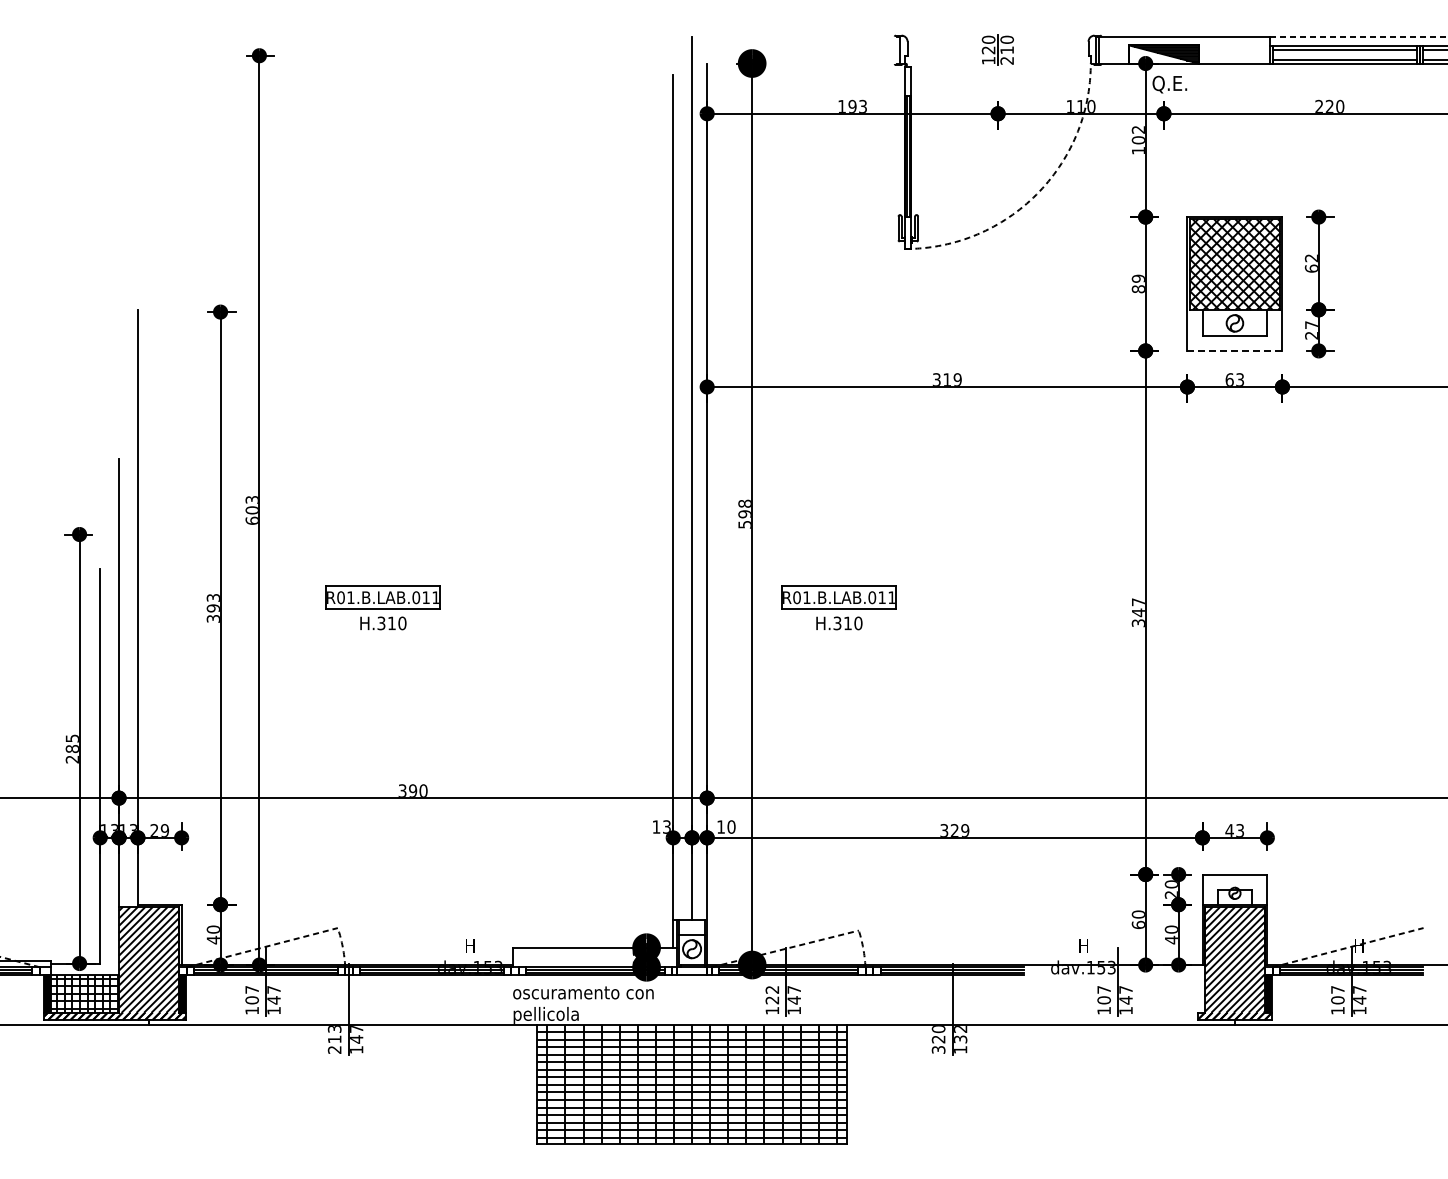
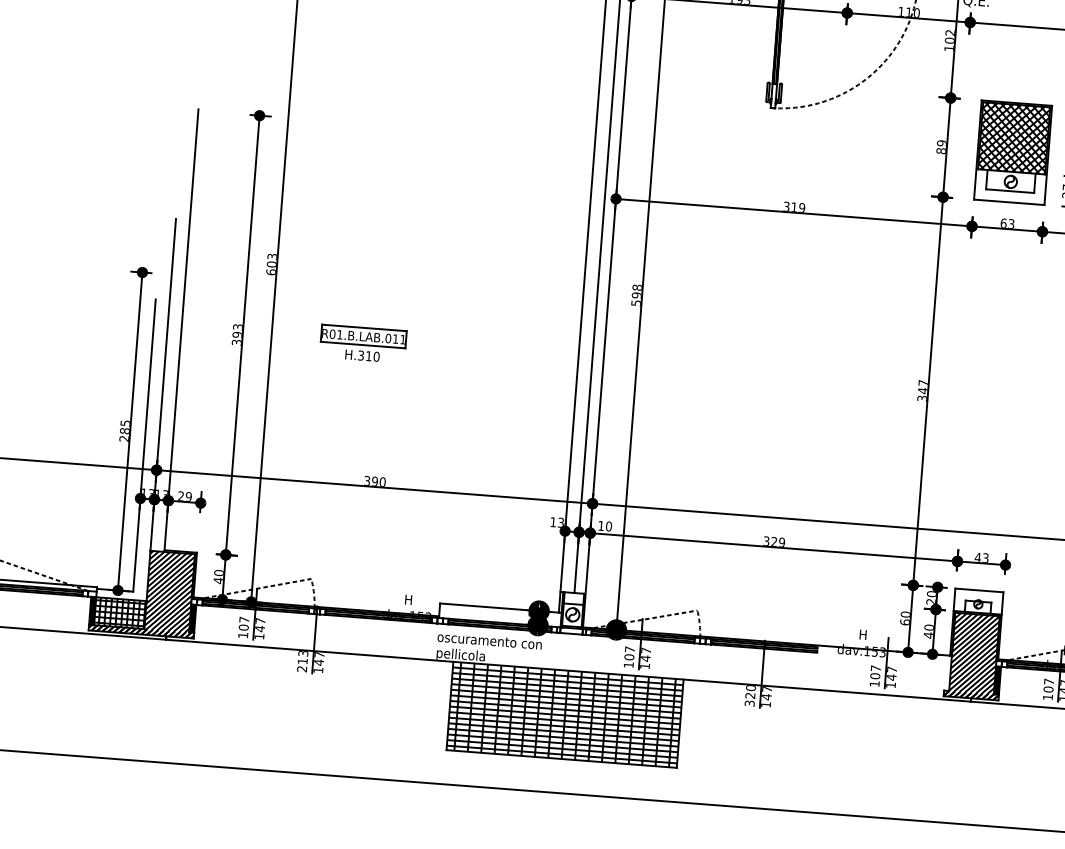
line: (1234, 350) -> (1008, 201), dashed -> solid
part: (838, 607) -> (700, 369), removed
text: (772, 995) -> (629, 653), 122 -> 107
text: (960, 1034) -> (766, 693), 132 -> 147

